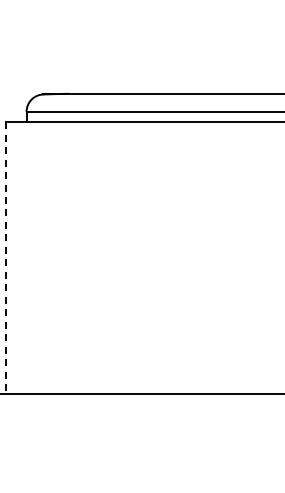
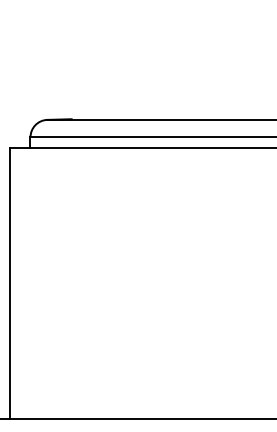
line: (5, 257) -> (9, 282), dashed -> solid

